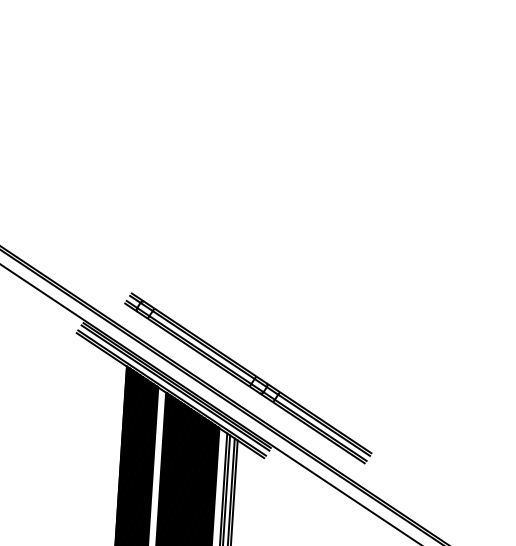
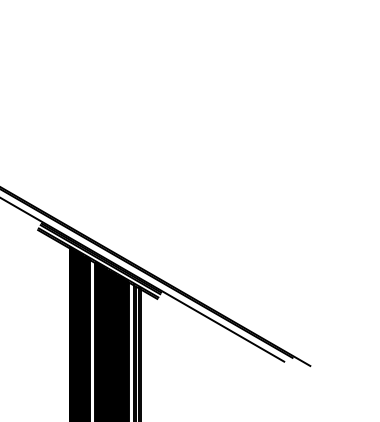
part: (247, 377) -> (144, 250), removed

